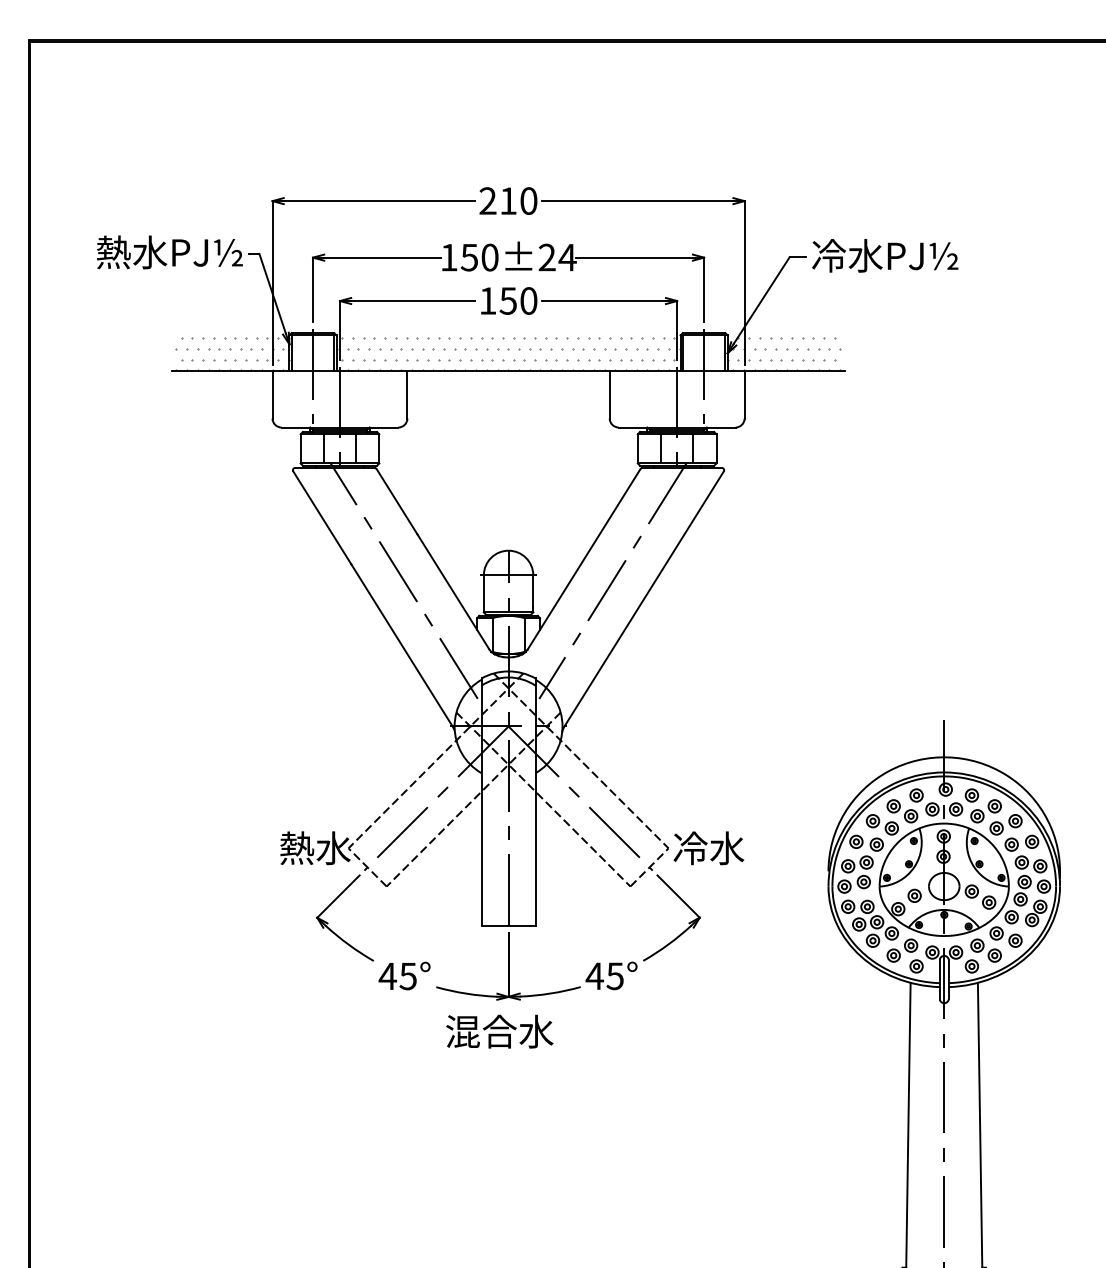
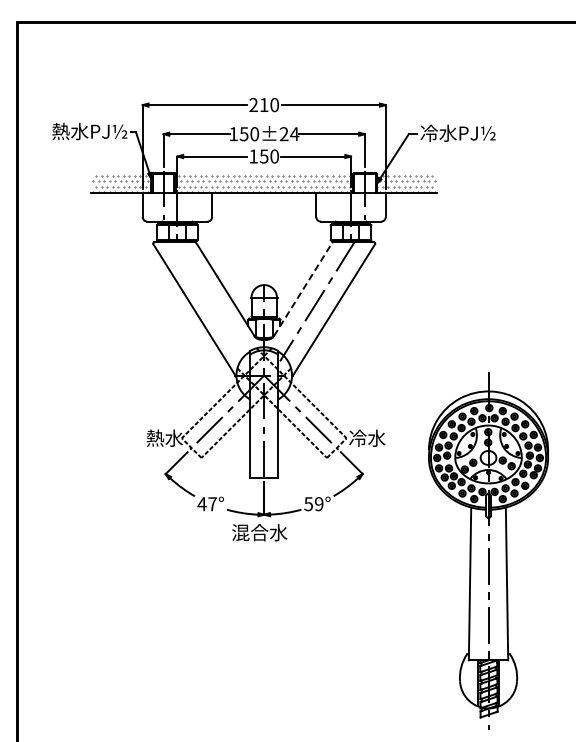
line: (584, 559) -> (303, 289), solid -> dashed
line: (404, 580) -> (210, 300), removed
text: (408, 976) -> (212, 504), 45° -> 47°
text: (604, 976) -> (313, 504), 45° -> 59°

